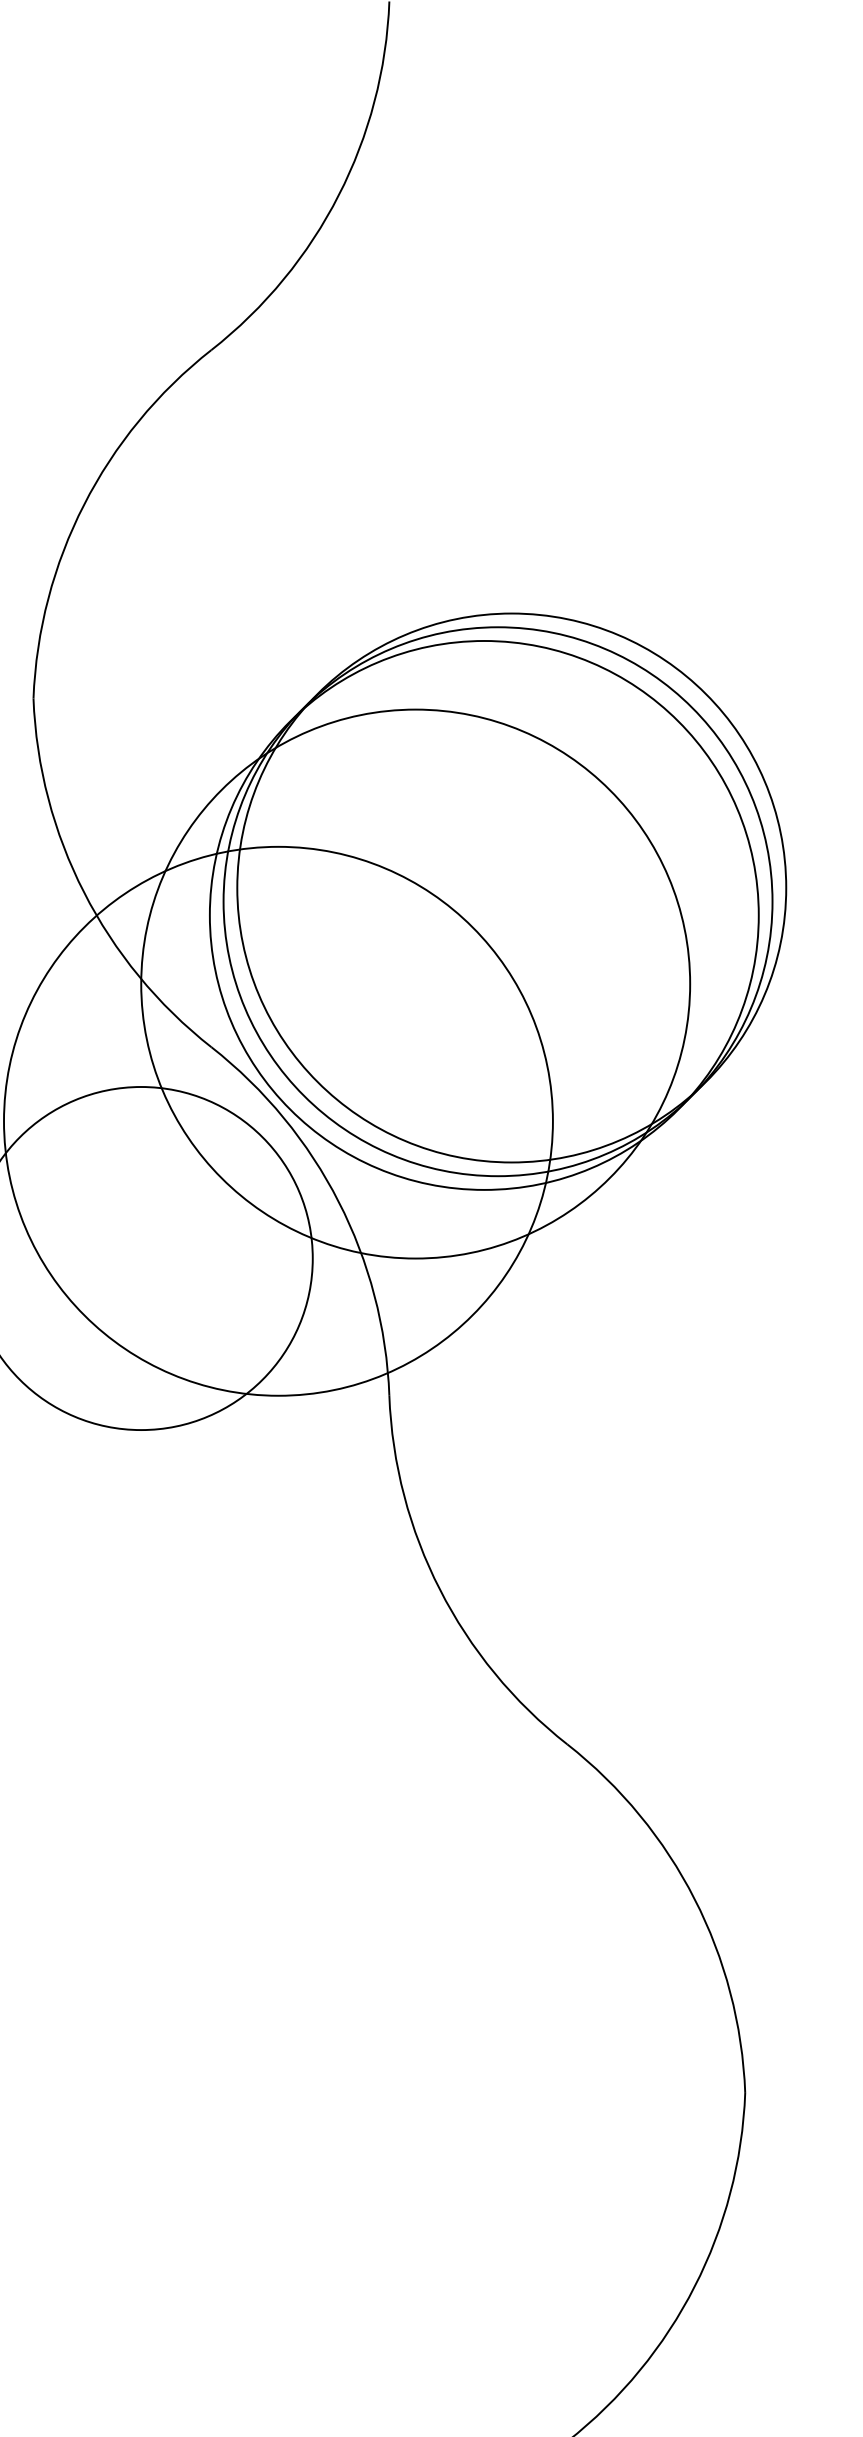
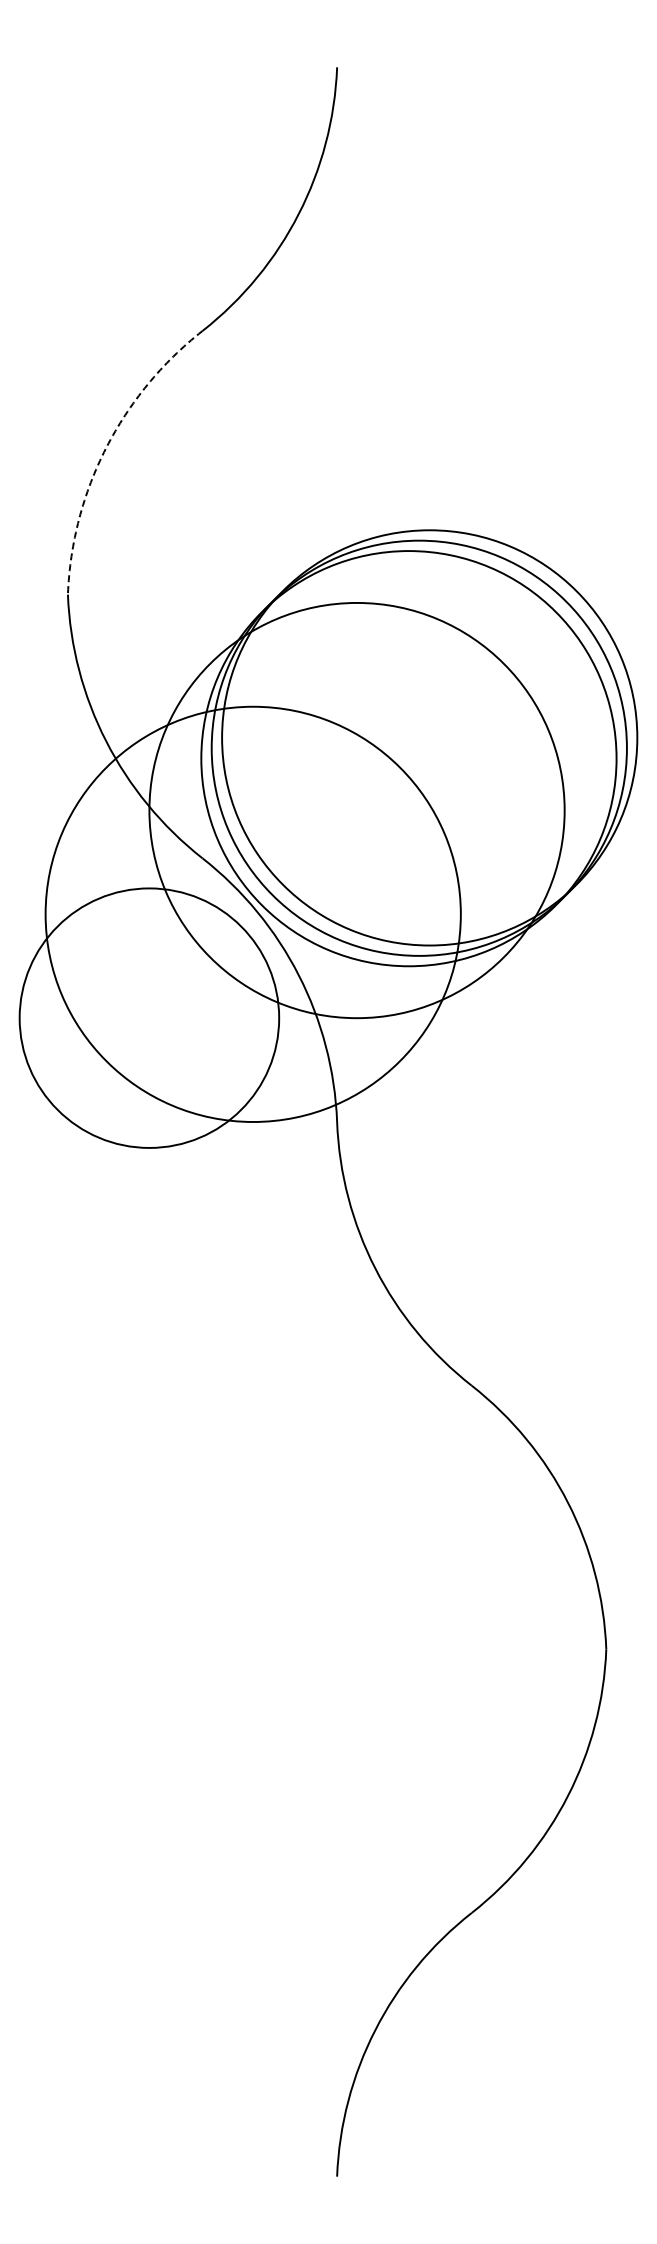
arc: (84, 505) -> (106, 448), solid -> dashed

